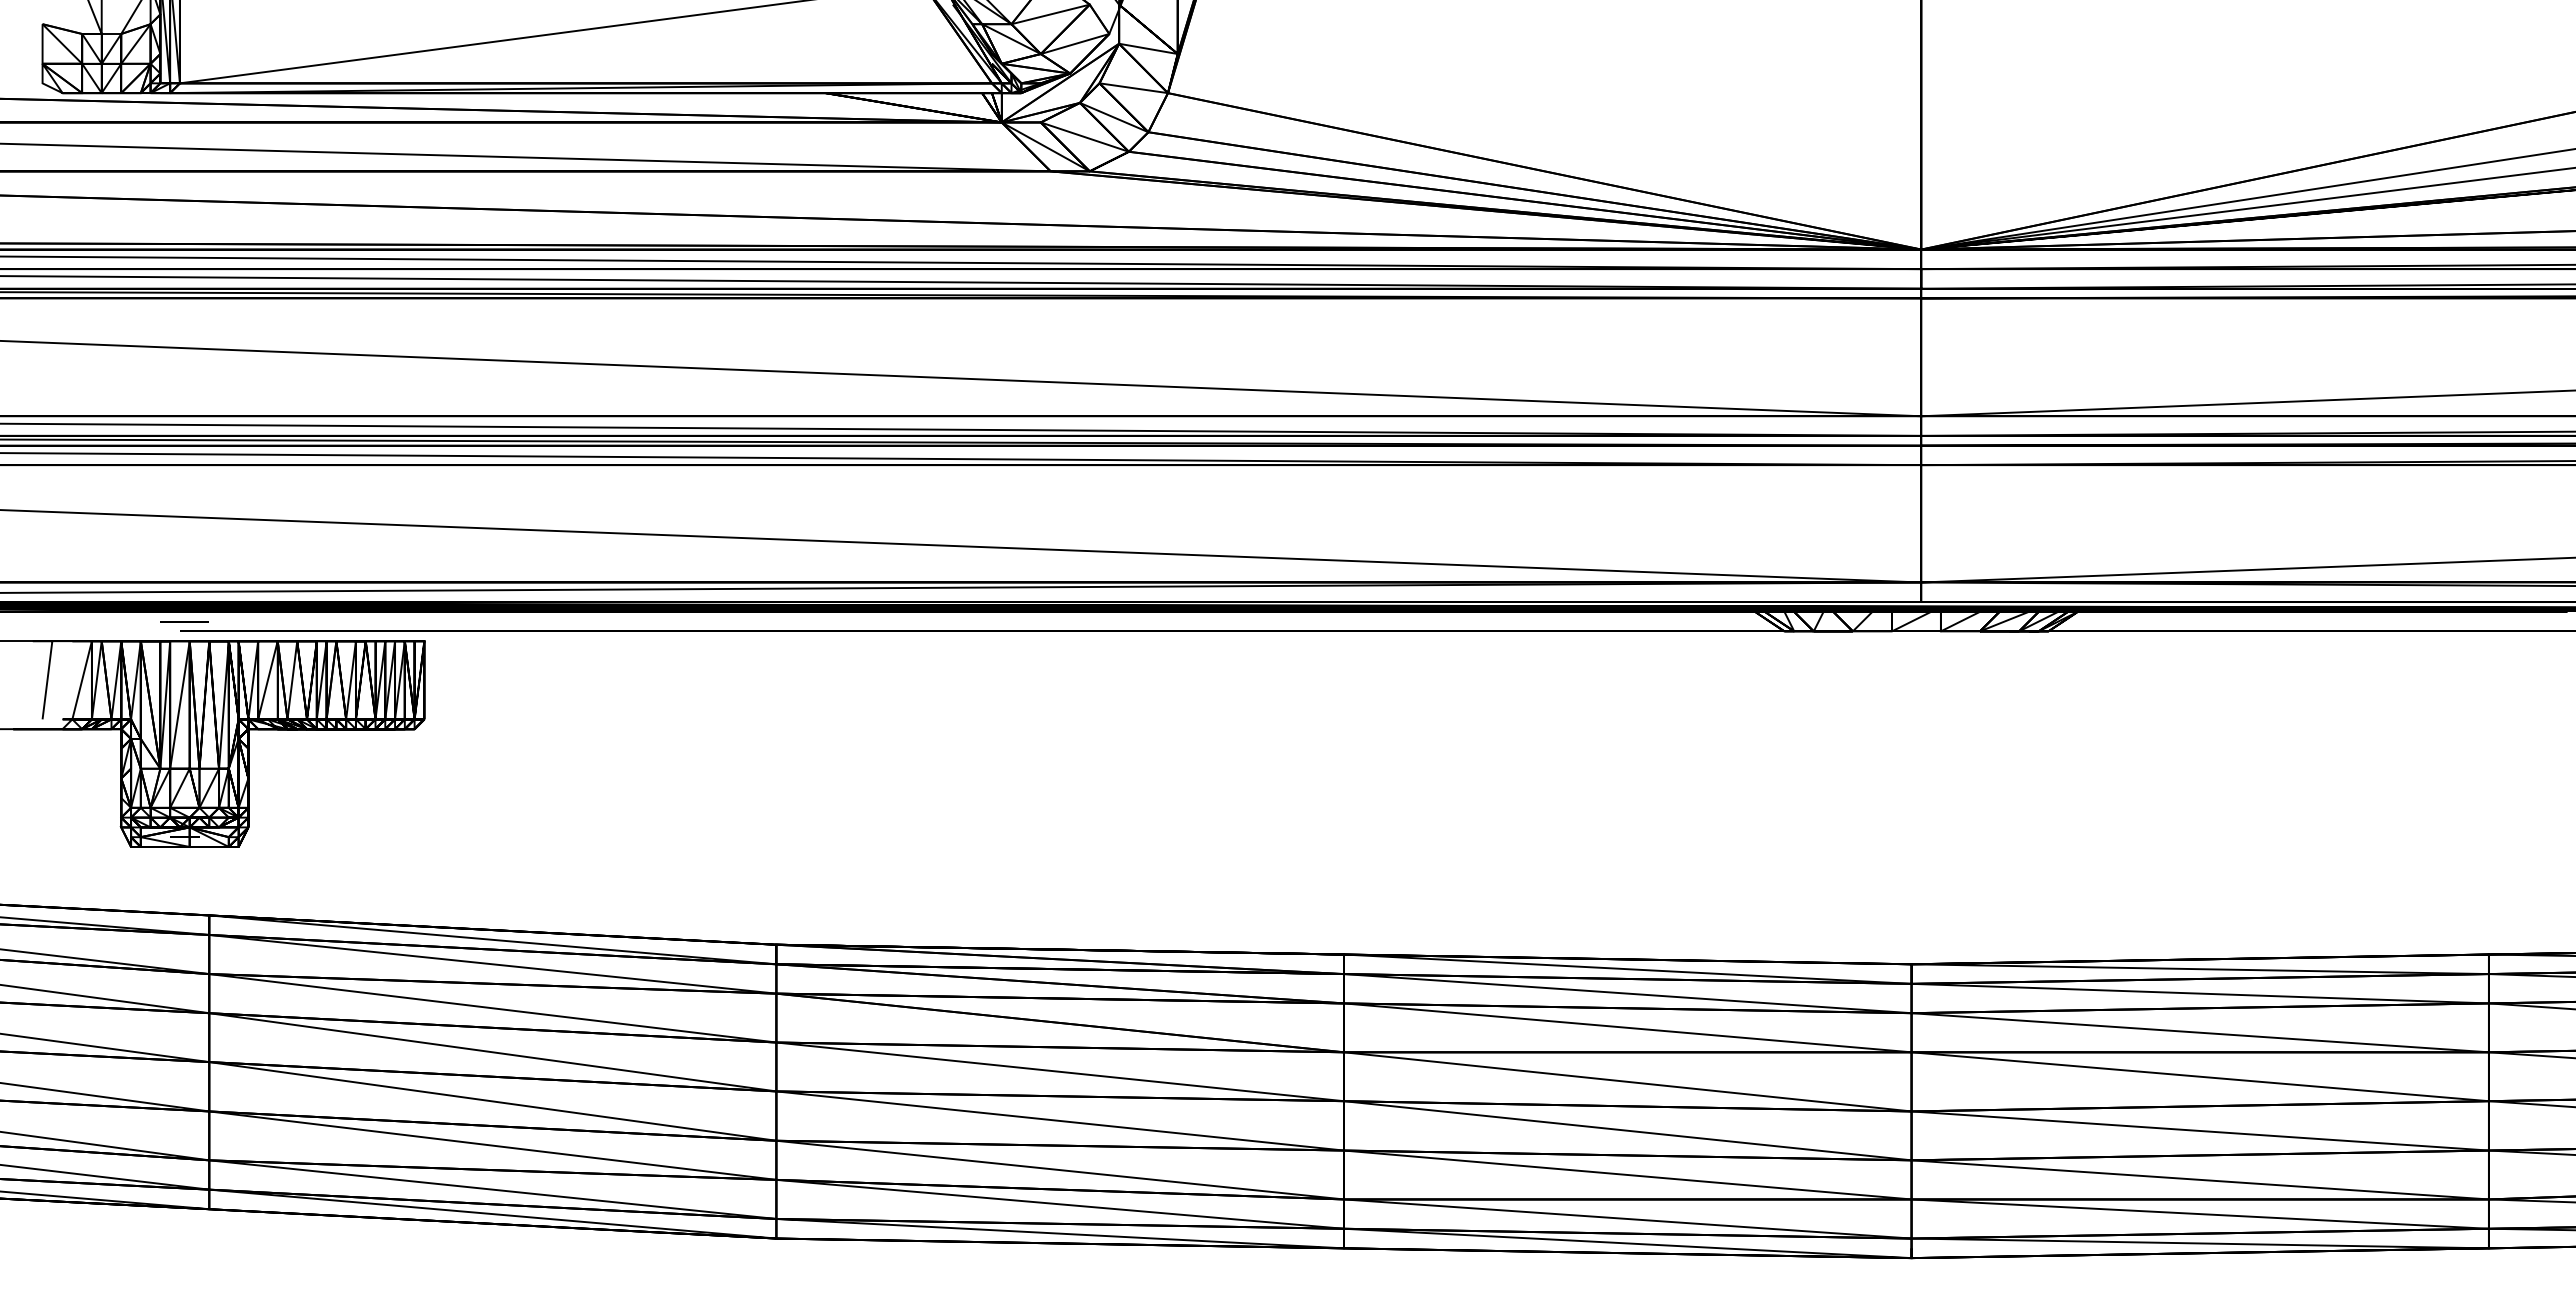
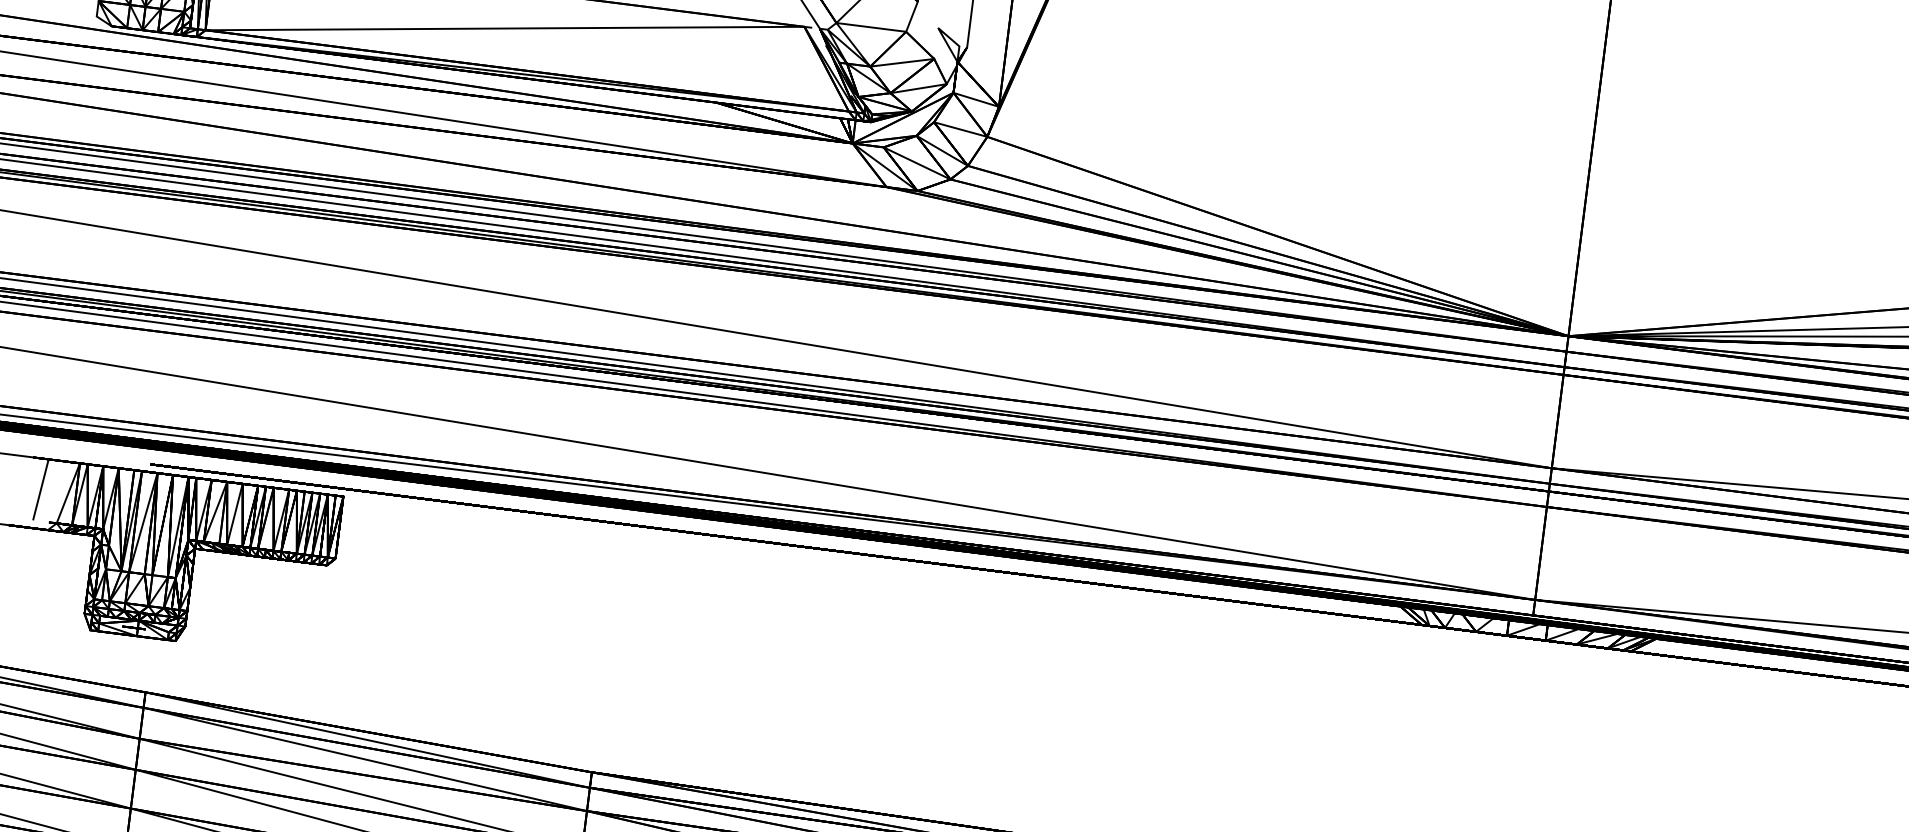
line: (184, 621) -> (155, 457), removed

